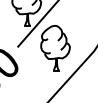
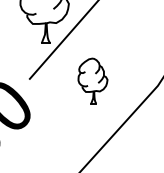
part: (55, 48) -> (92, 81), size x0.6

